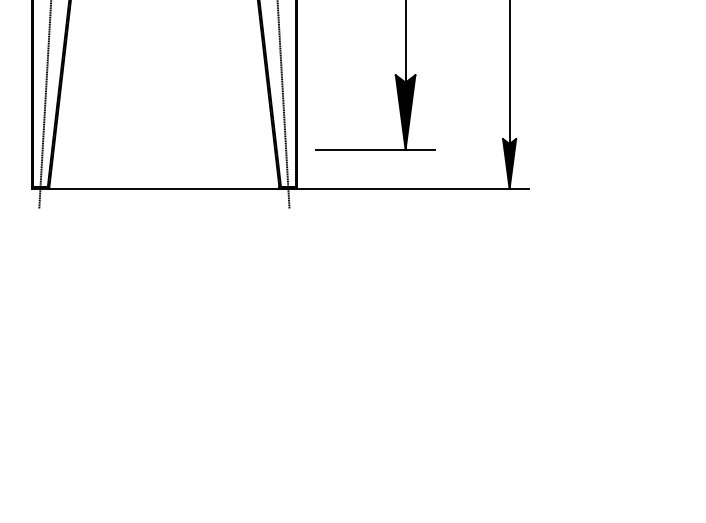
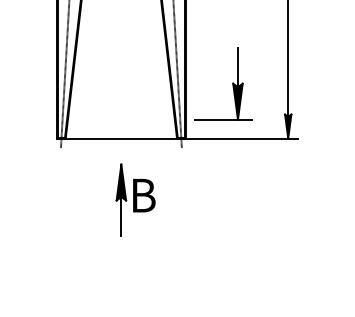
part: (193, 314) -> (135, 199), added

